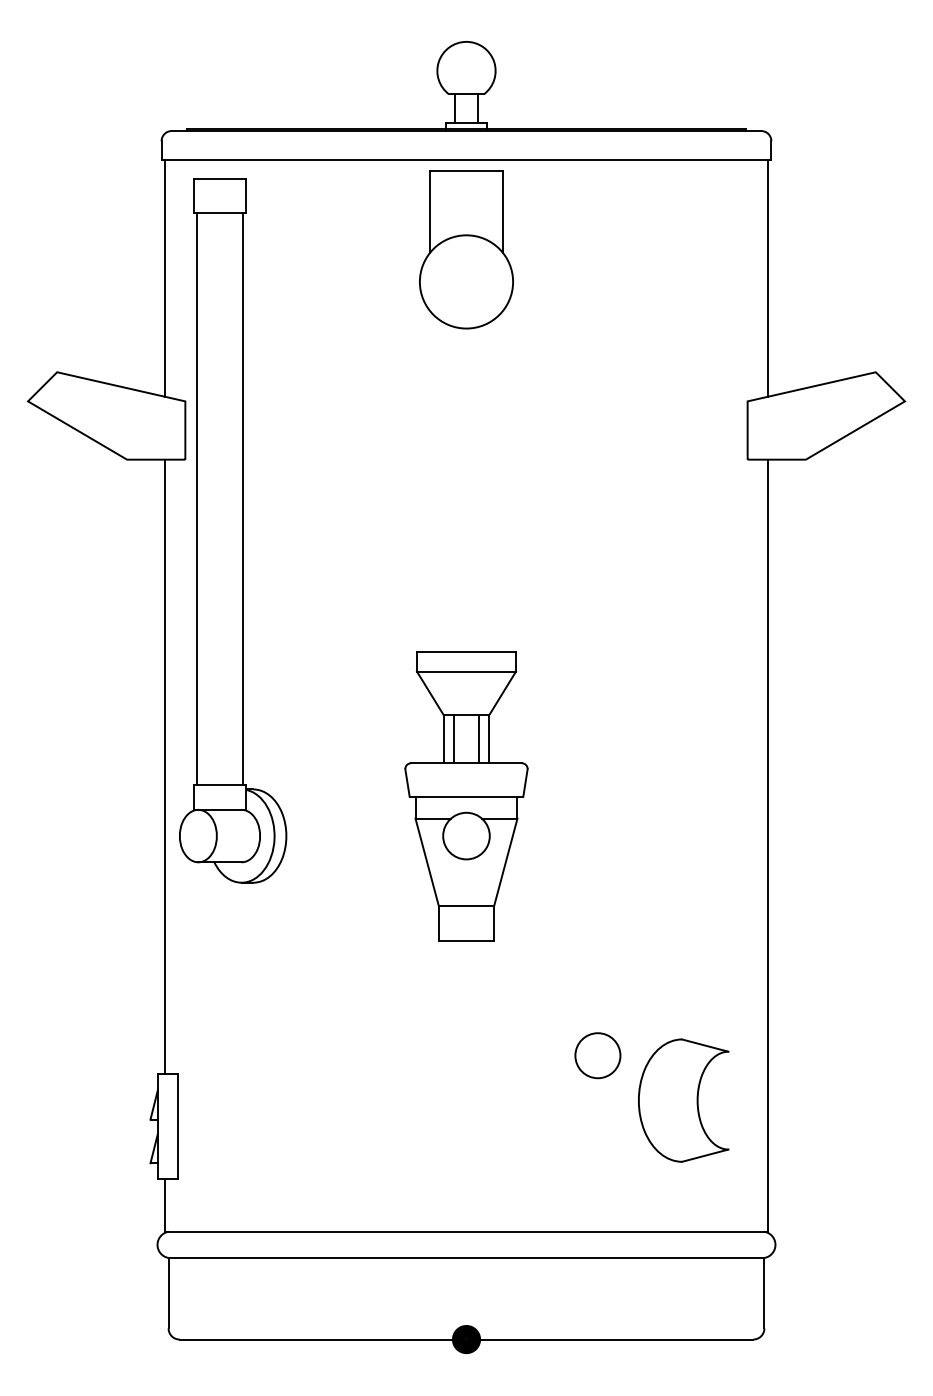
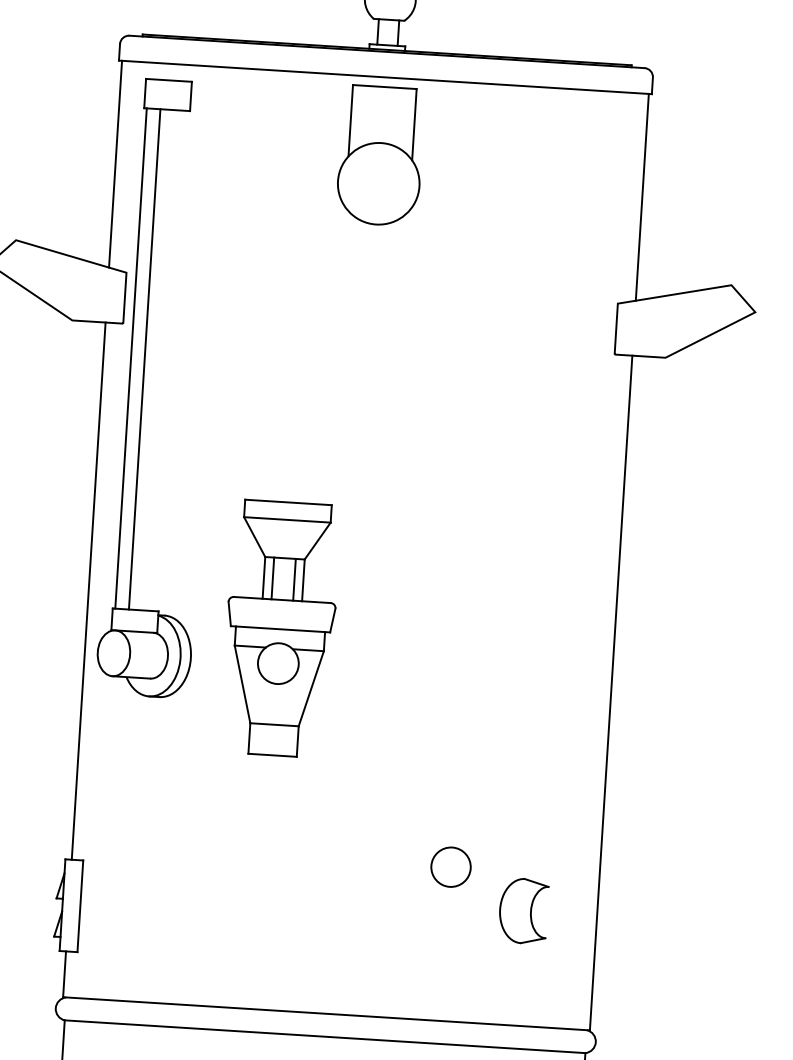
line: (243, 498) -> (144, 359), moved
part: (466, 796) -> (280, 629), moved
part: (683, 1100) -> (523, 911), size x0.6

